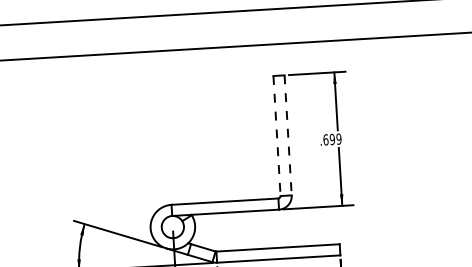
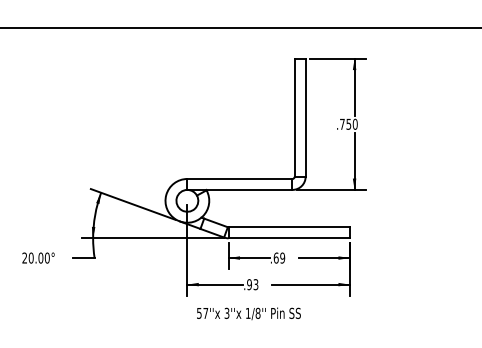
line: (276, 136) -> (294, 118), dashed -> solid
line: (288, 136) -> (305, 118), dashed -> solid
text: (332, 138) -> (348, 123), .699 -> .750

